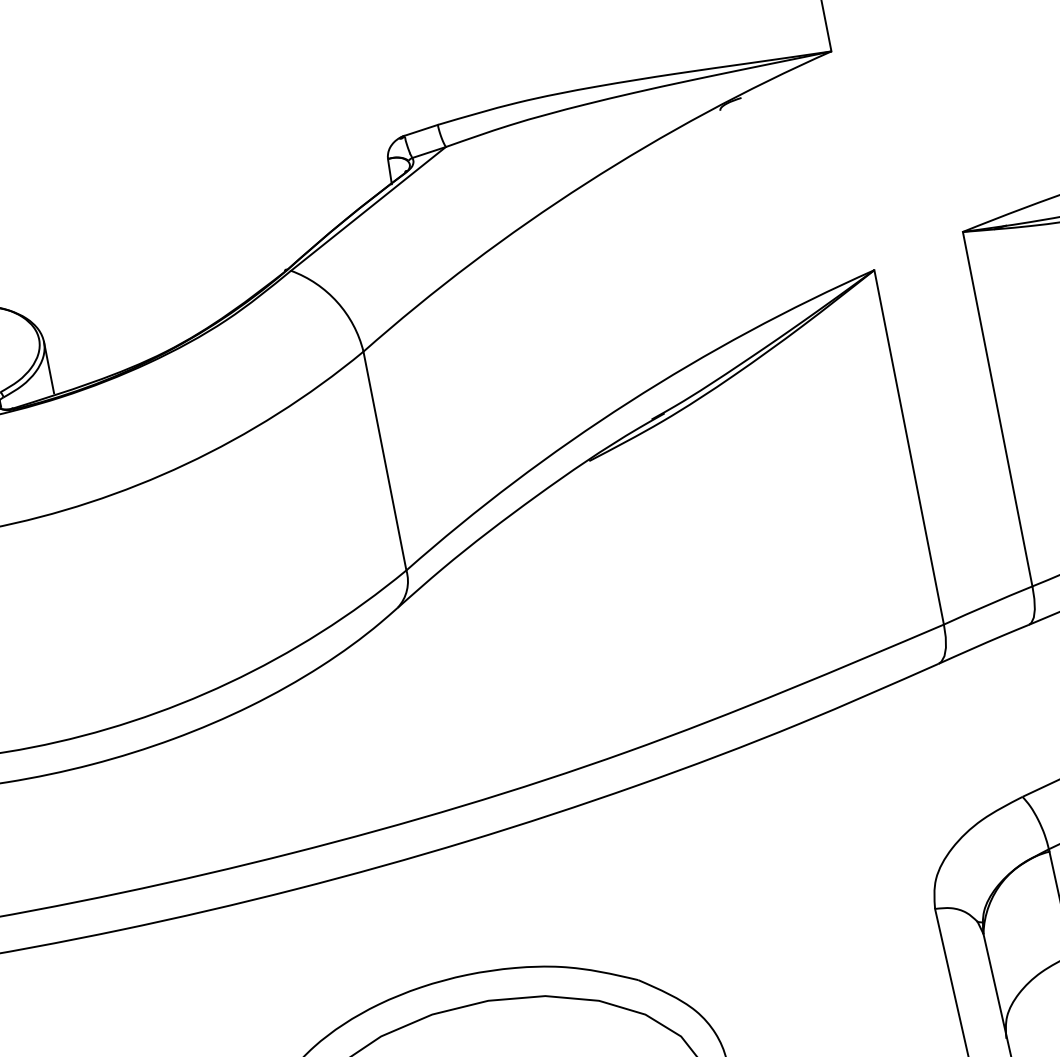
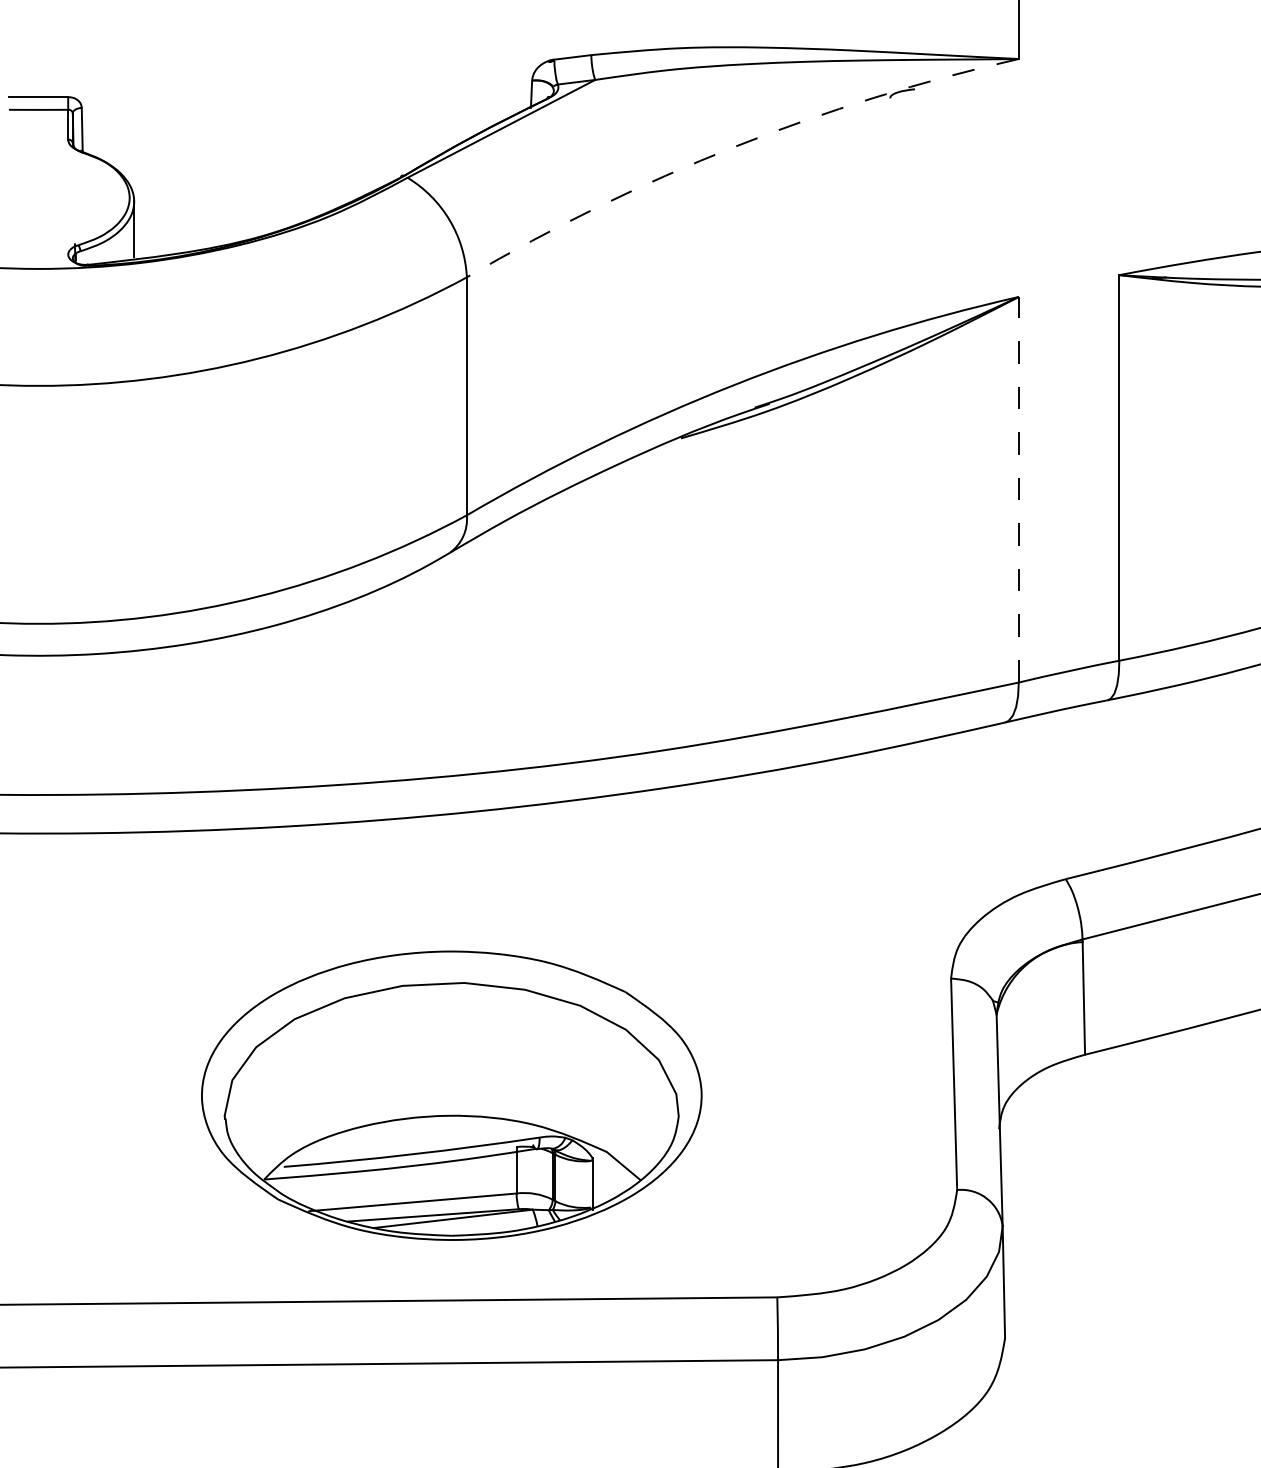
arc: (586, 184) -> (734, 147), solid -> dashed
line: (908, 447) -> (1018, 489), solid -> dashed

